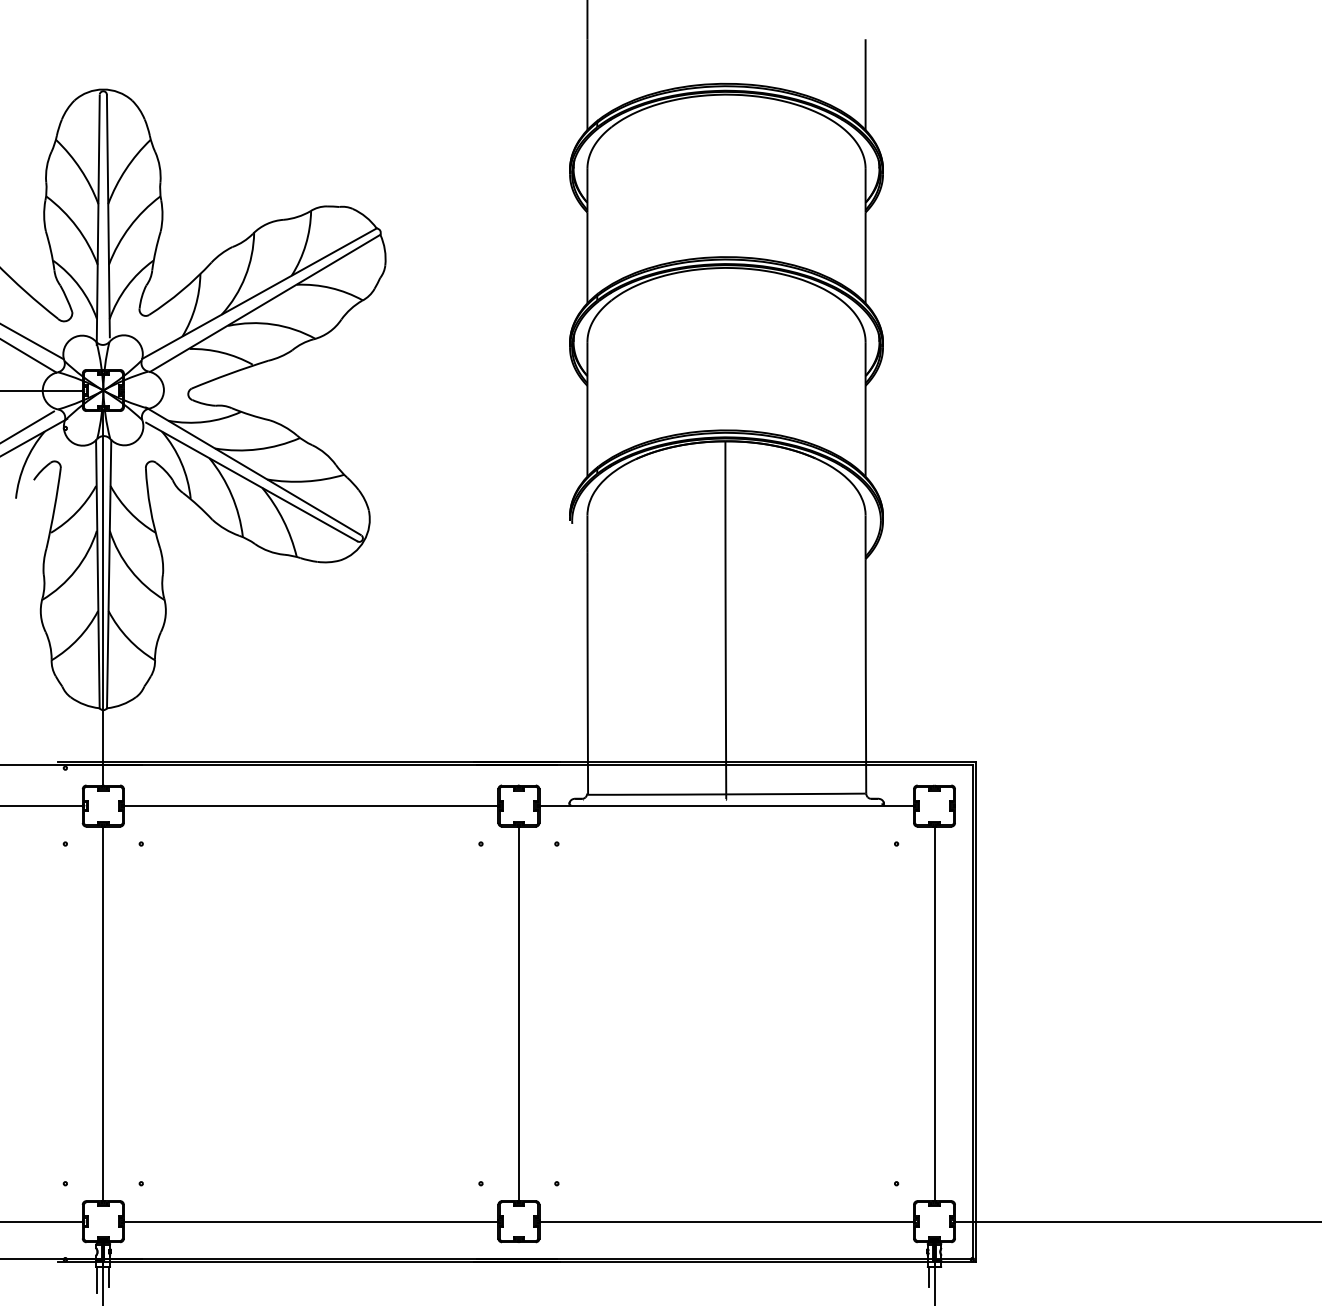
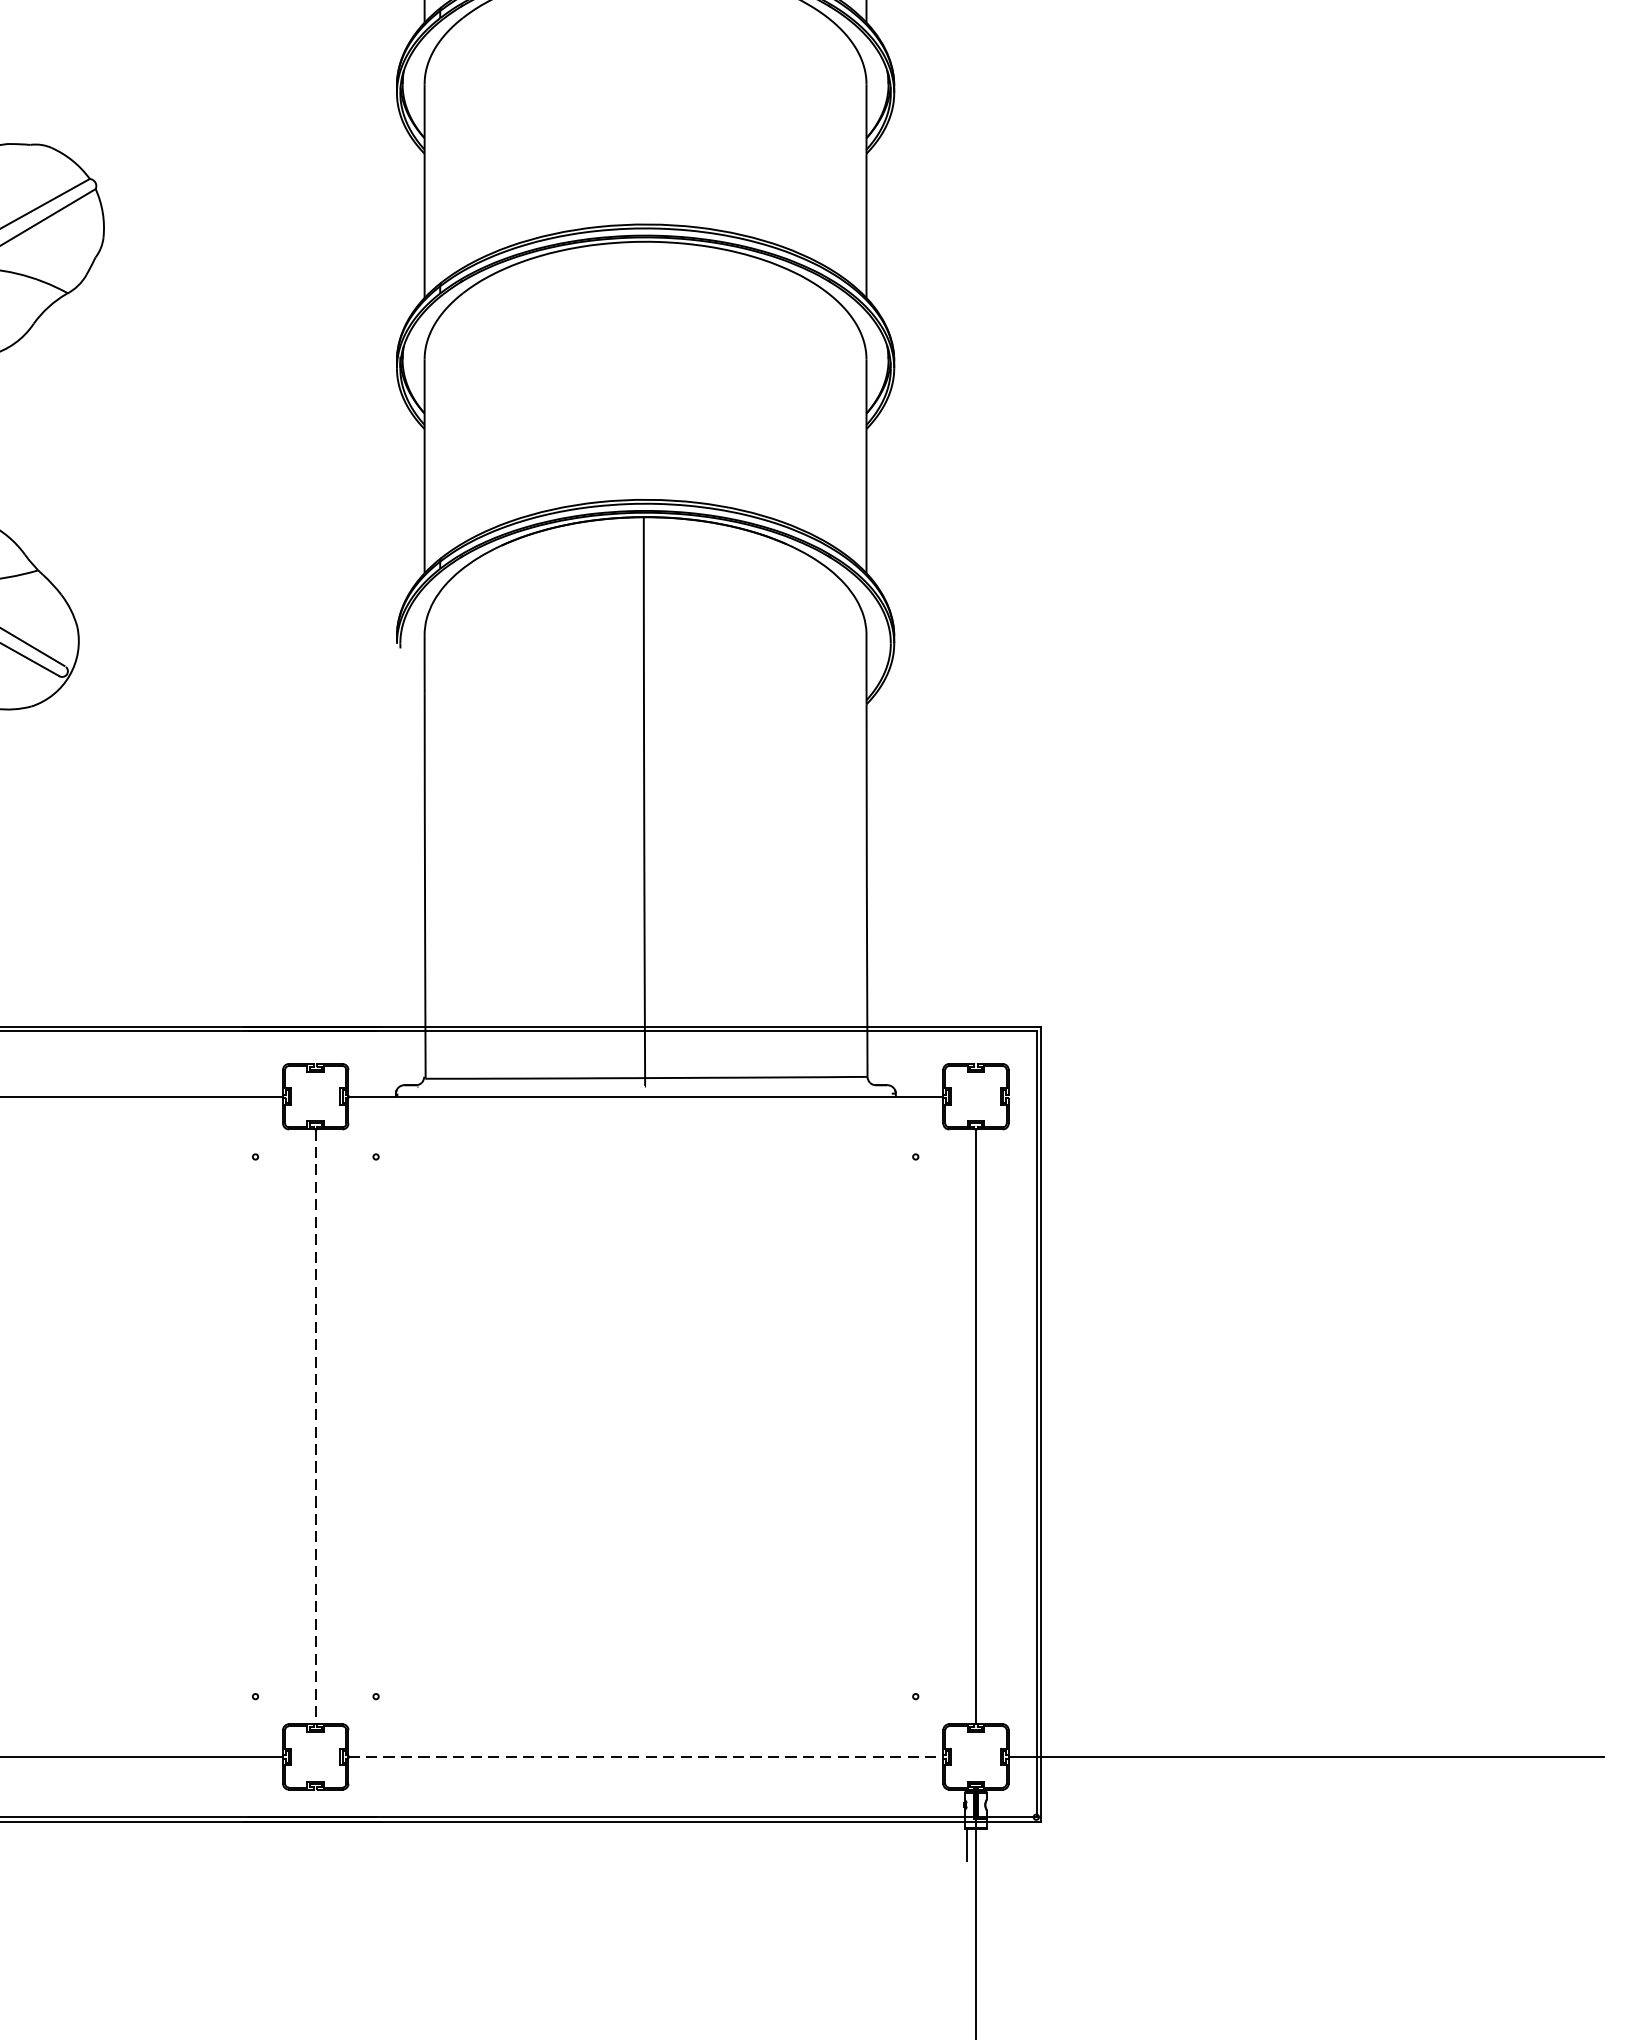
line: (518, 1014) -> (315, 1427), solid -> dashed
line: (727, 1221) -> (647, 1756), solid -> dashed

